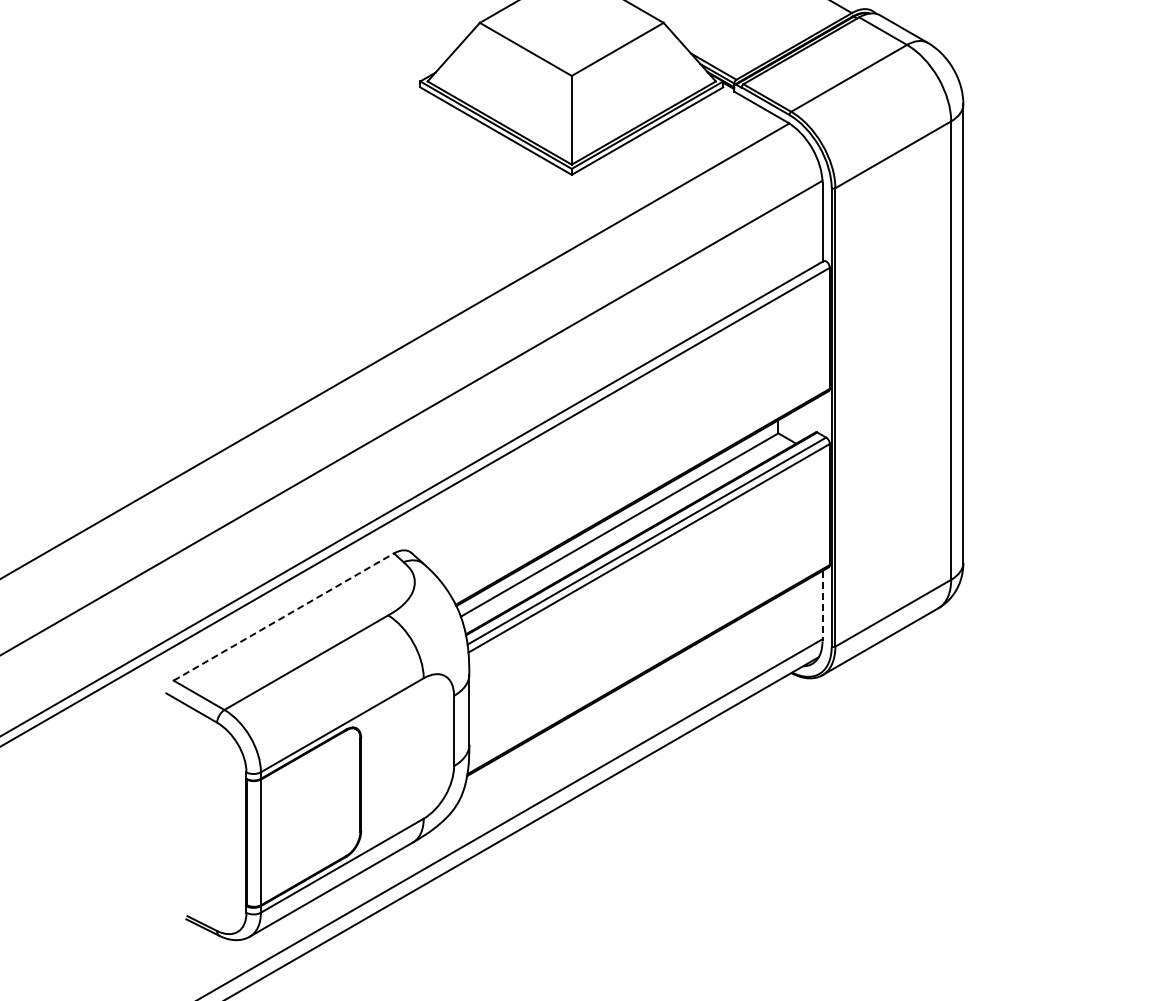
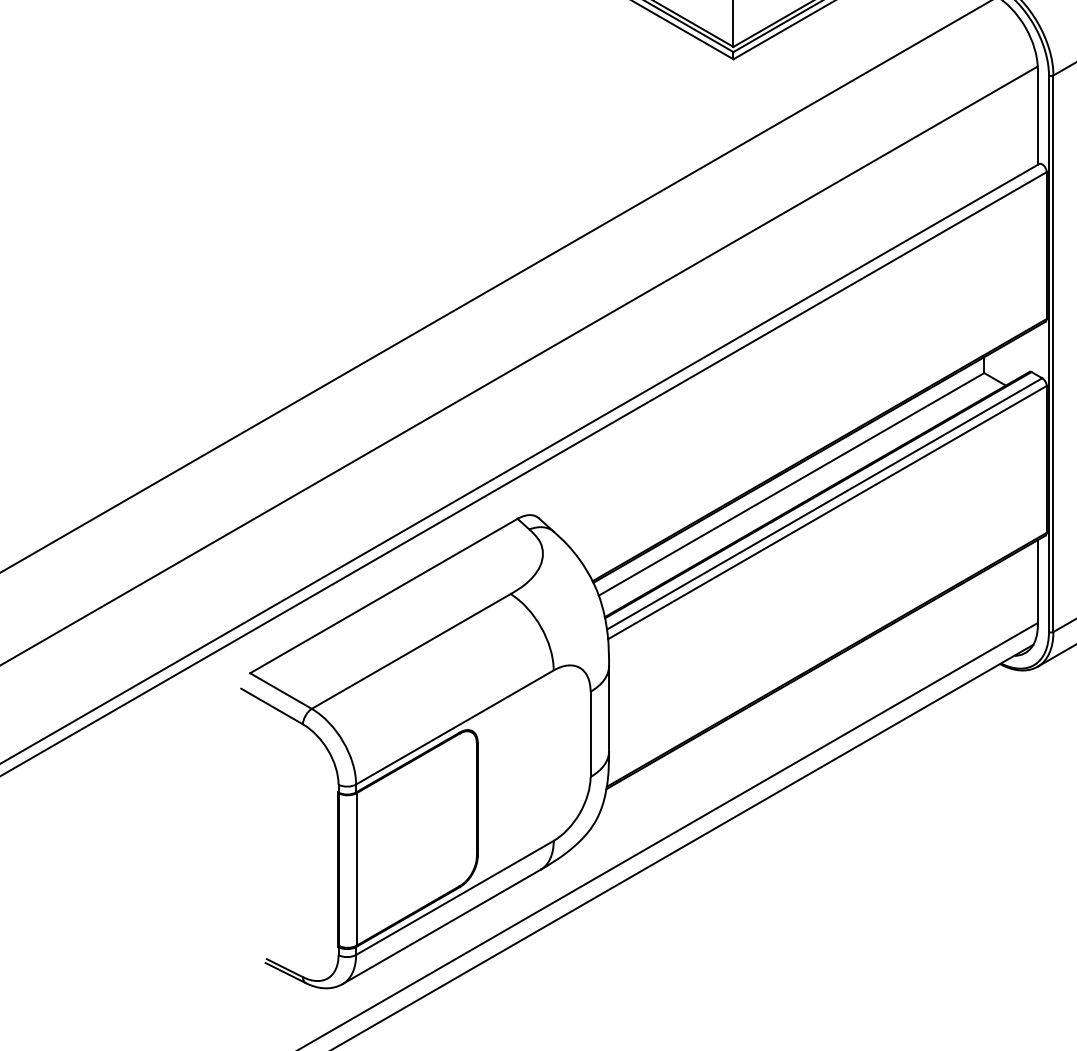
line: (822, 606) -> (1037, 583), dashed -> solid
line: (284, 616) -> (384, 595), dashed -> solid

